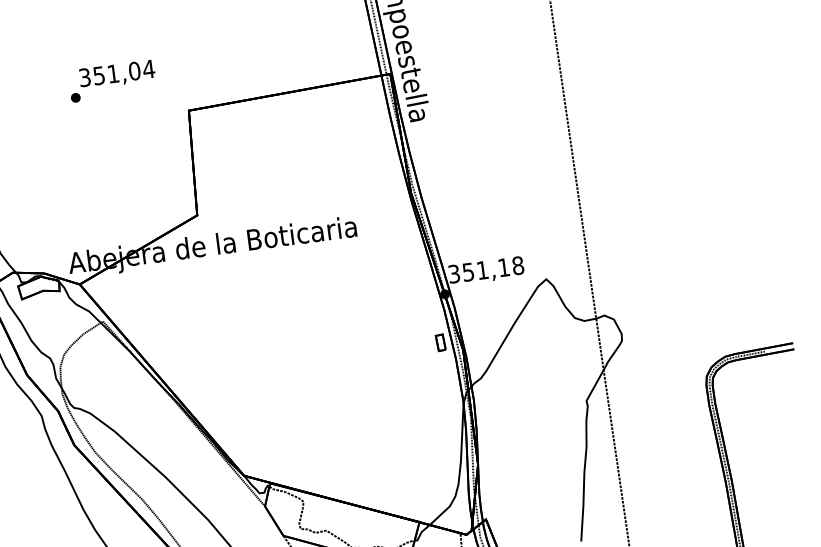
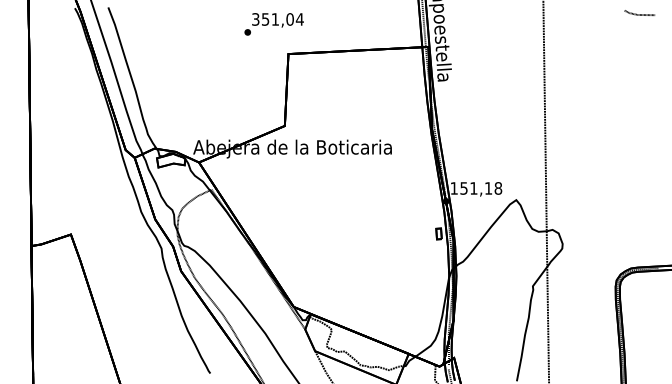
text: (111, 81) -> (273, 24), moved
text: (453, 274) -> (453, 188), 351,18 -> 151,18

